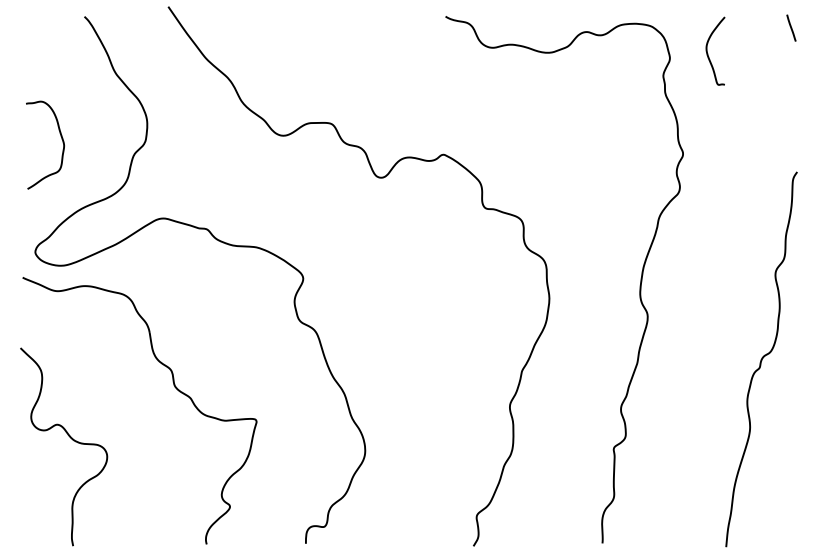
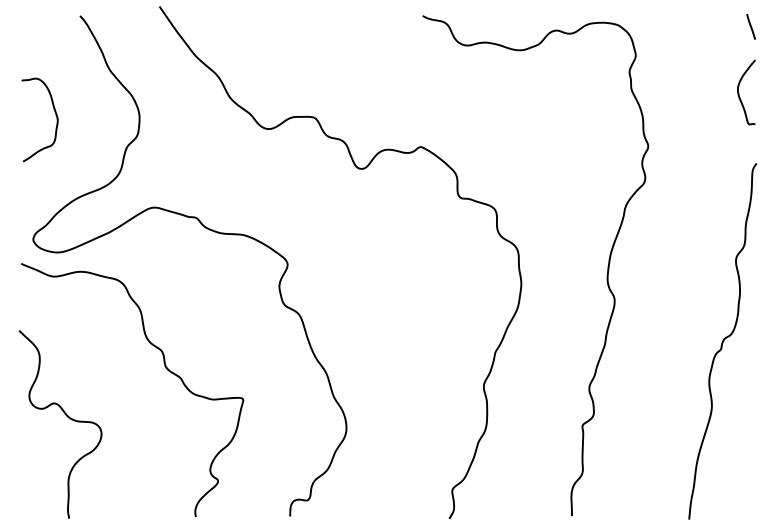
curve: (708, 53) -> (739, 94), moved
curve: (61, 139) -> (55, 114), moved

